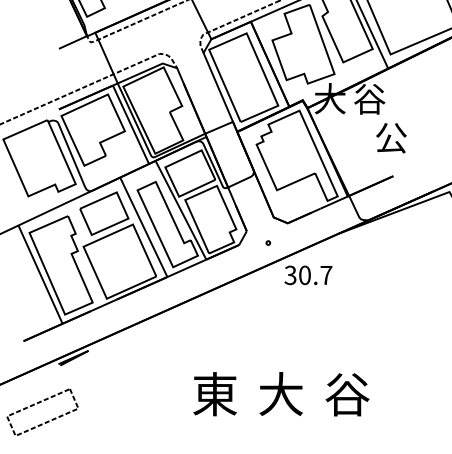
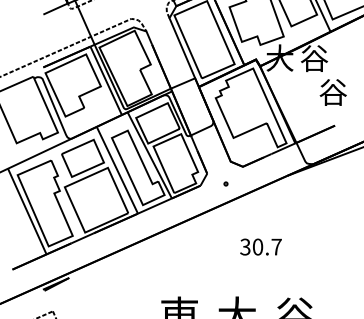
text: (390, 137) -> (332, 91), 公 -> 谷
text: (308, 275) -> (261, 247), moved

